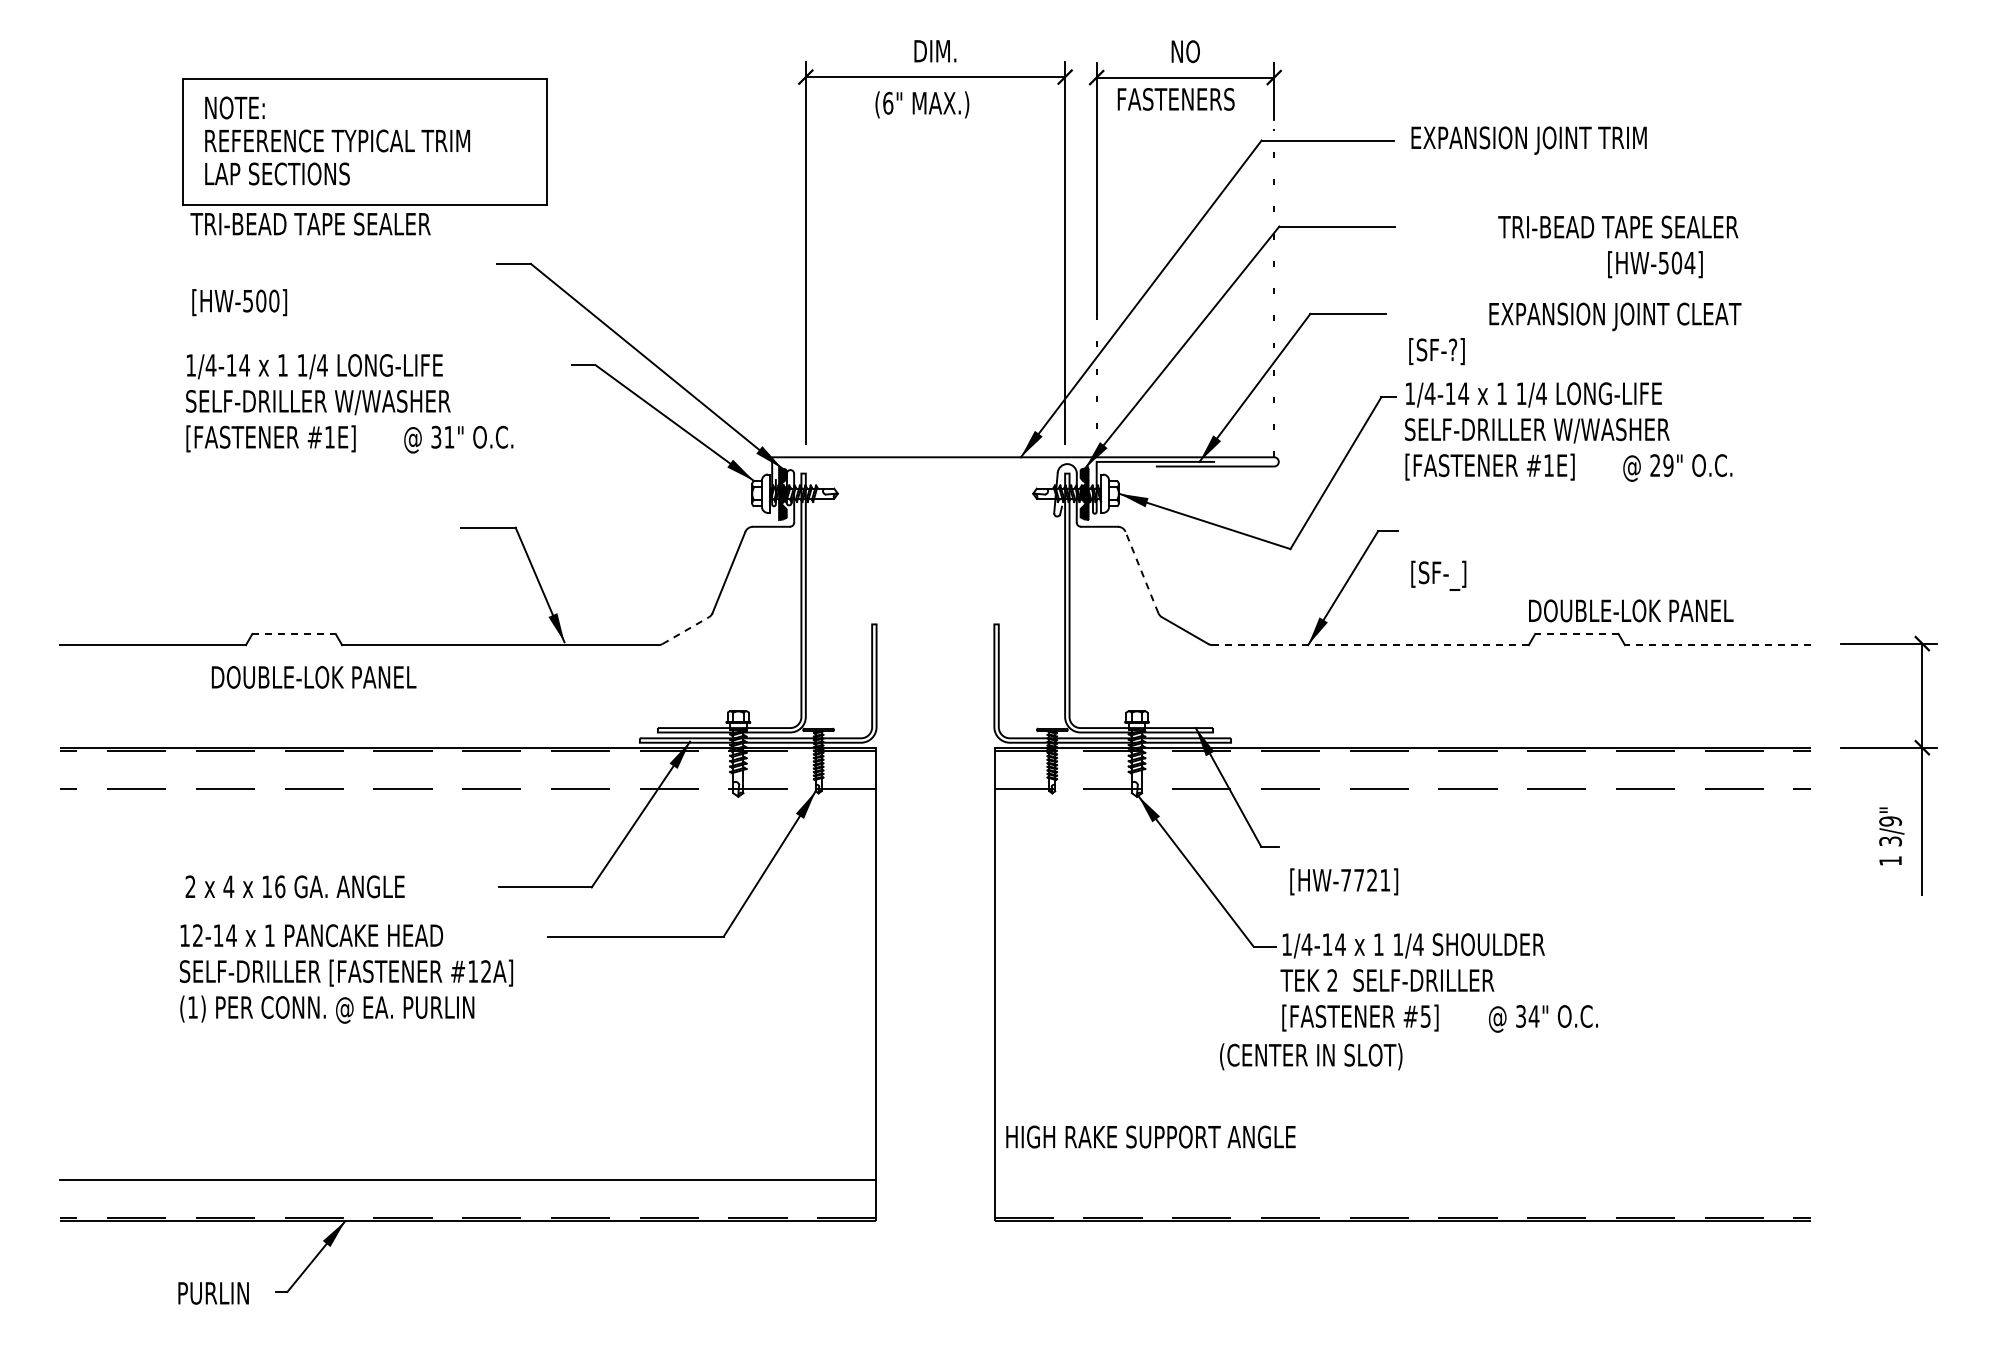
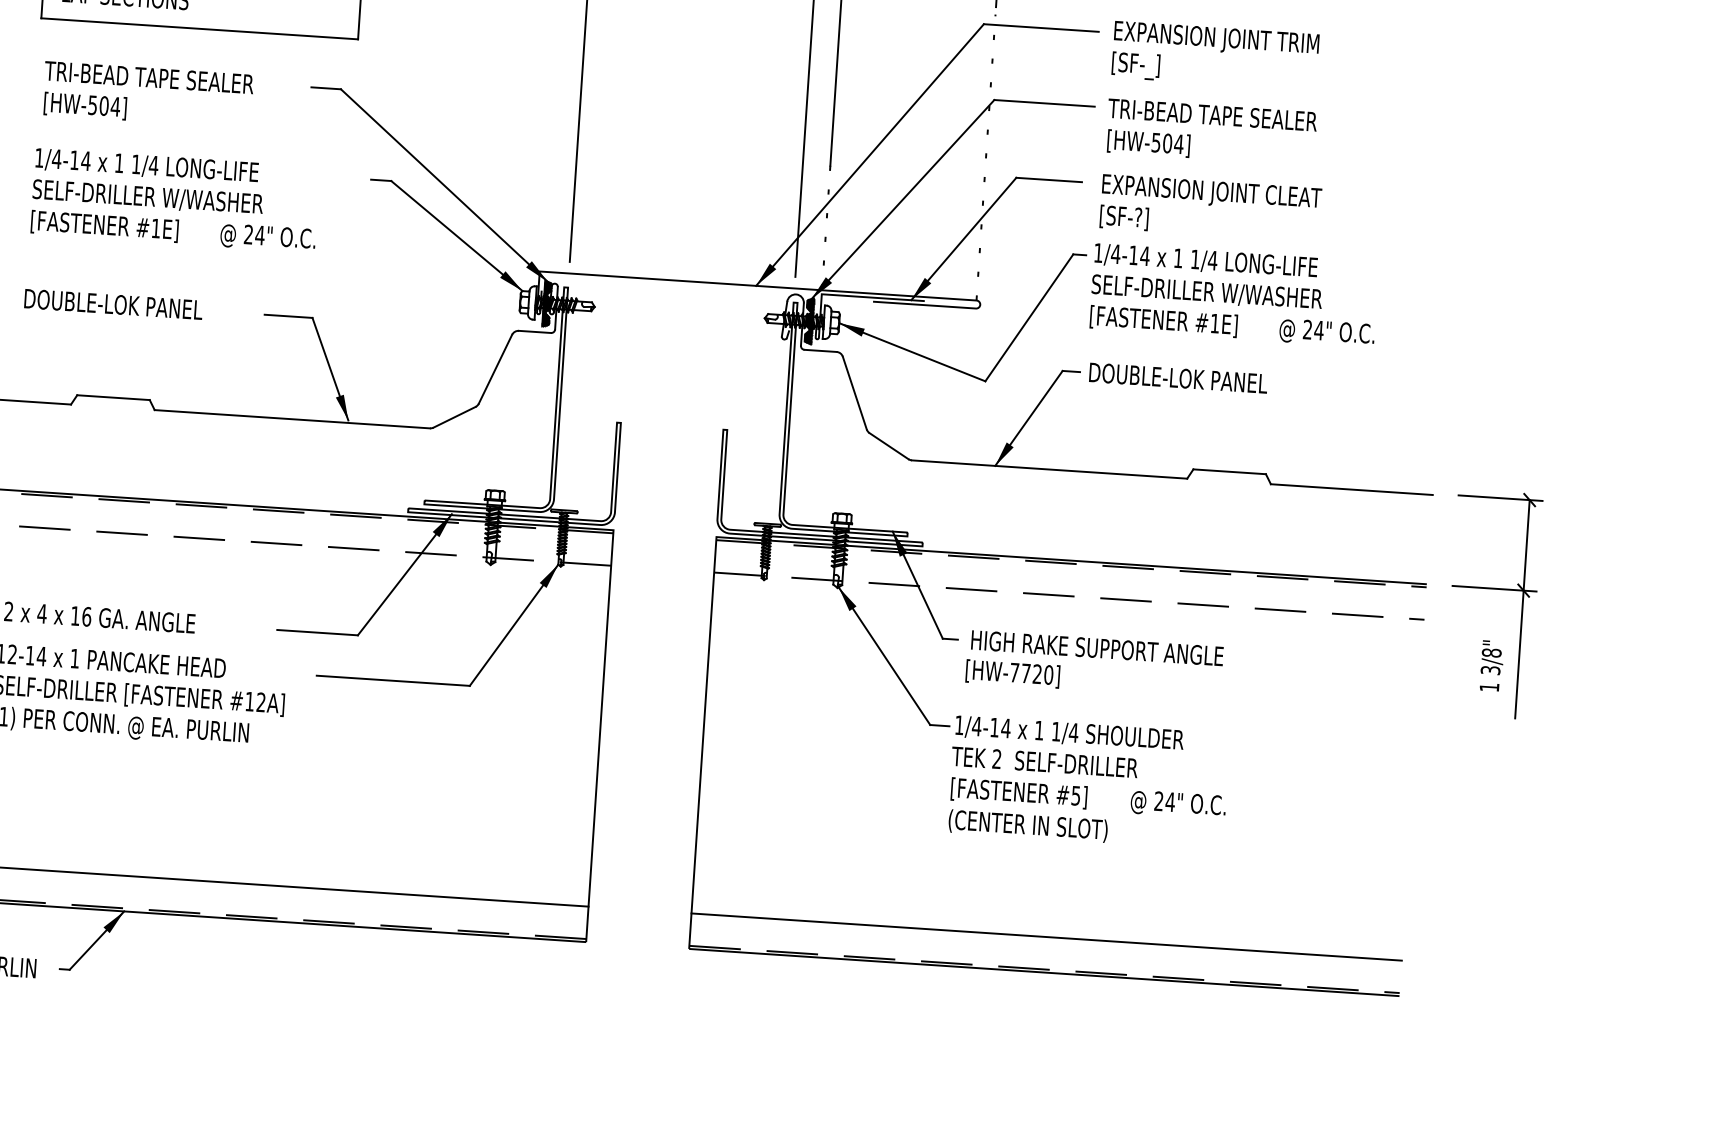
text: (310, 223) -> (149, 77), moved
text: (1618, 226) -> (1212, 114), moved
text: (1655, 264) -> (1148, 143), moved
text: (273, 300) -> (114, 106), [HW-500] -> [HW-504]
text: (1615, 316) -> (1212, 193), moved
text: (442, 437) -> (254, 235), 31" -> 24"
text: (1668, 465) -> (1319, 330), 29" -> 24"
line: (1141, 572) -> (854, 393), dashed -> solid
text: (1438, 575) -> (1135, 65), moved
text: (1631, 610) -> (1178, 377), moved
line: (685, 630) -> (454, 417), dashed -> solid
line: (294, 634) -> (113, 398), dashed -> solid
line: (1576, 634) -> (1229, 472), dashed -> solid
line: (1370, 645) -> (1049, 469), dashed -> solid
line: (1717, 645) -> (1351, 489), dashed -> solid
text: (313, 677) -> (113, 304), moved
text: (1890, 821) -> (1491, 653), 3/9" -> 3/8"
text: (1385, 879) -> (1048, 674), [HW-7721] -> [HW-7720]
text: (1520, 1016) -> (1158, 801), 34" -> 24"
text: (1311, 1056) -> (1028, 825), moved
text: (1150, 1136) -> (1097, 647), moved
line: (1402, 1180) -> (1046, 937), added

